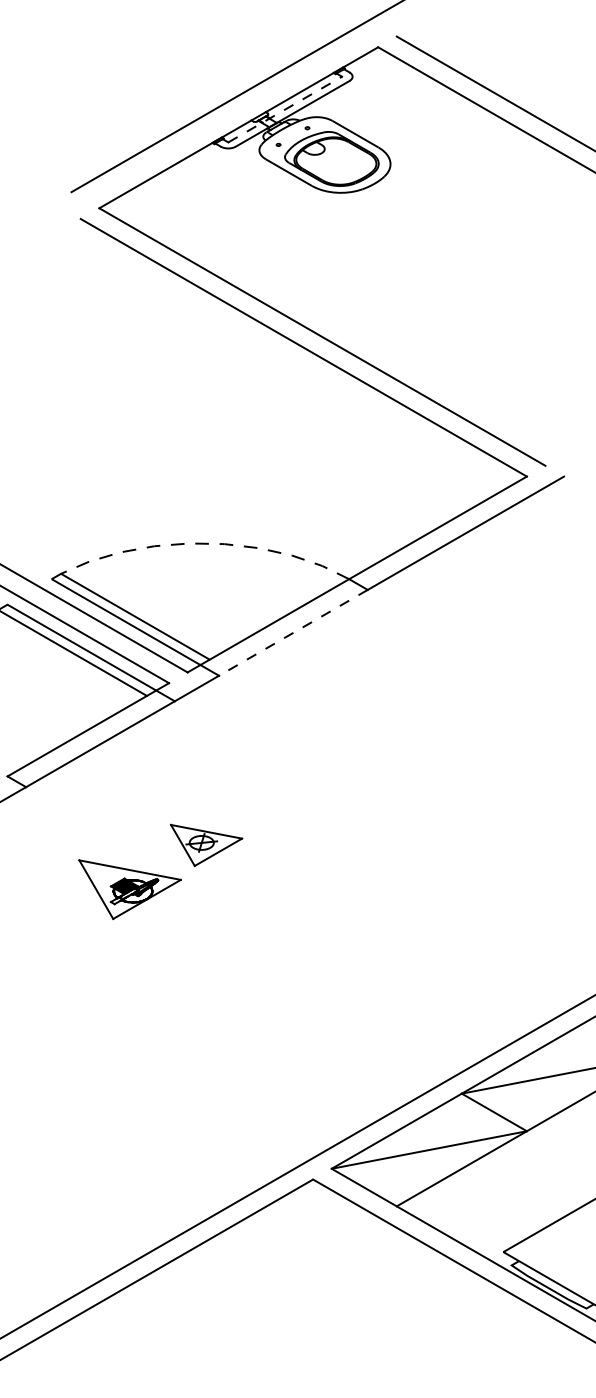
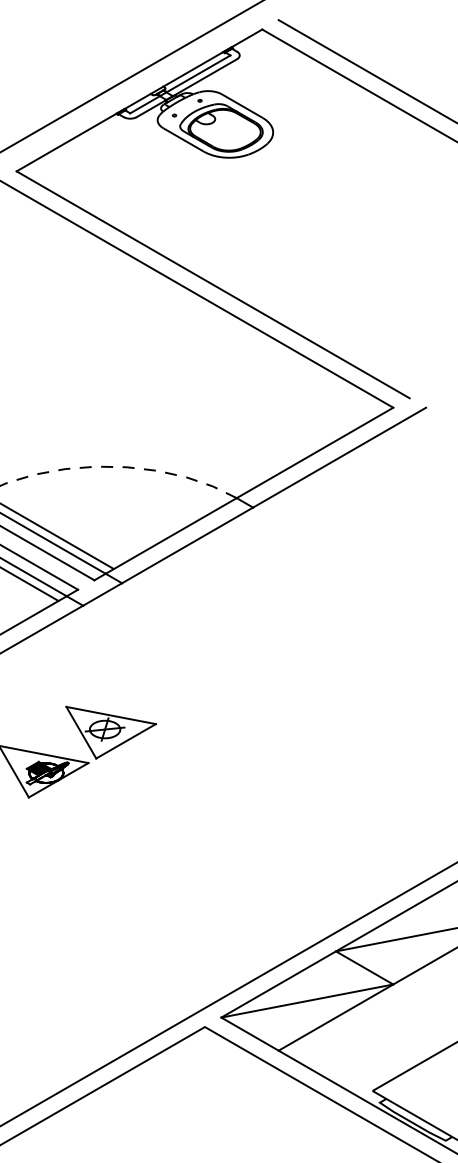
line: (285, 109) -> (180, 84), dashed -> solid
line: (293, 632) -> (187, 545), dashed -> solid
part: (206, 845) -> (111, 732), size x1.43

